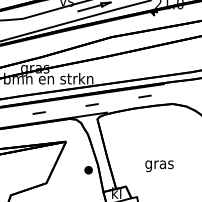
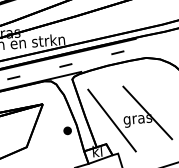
line: (169, 158) -> (147, 112), added
line: (133, 163) -> (111, 120), added

